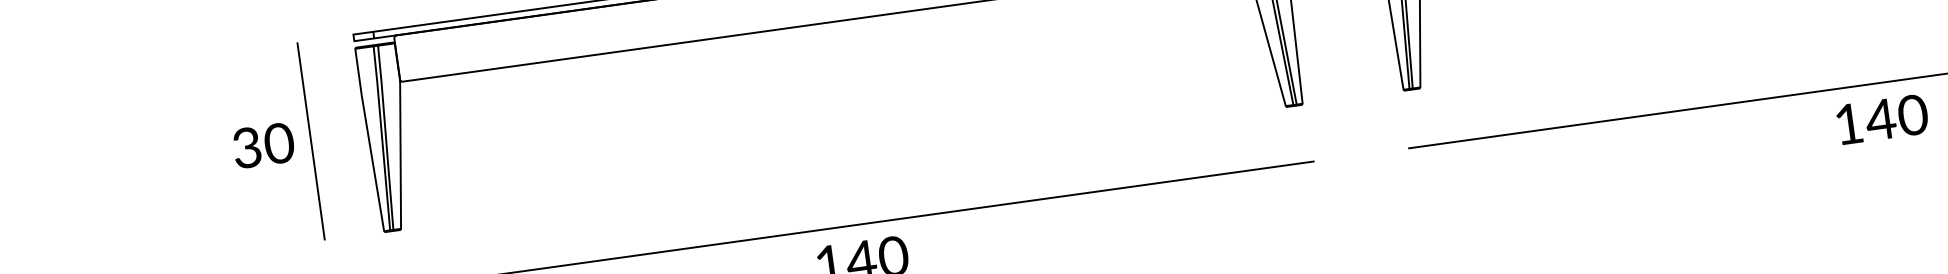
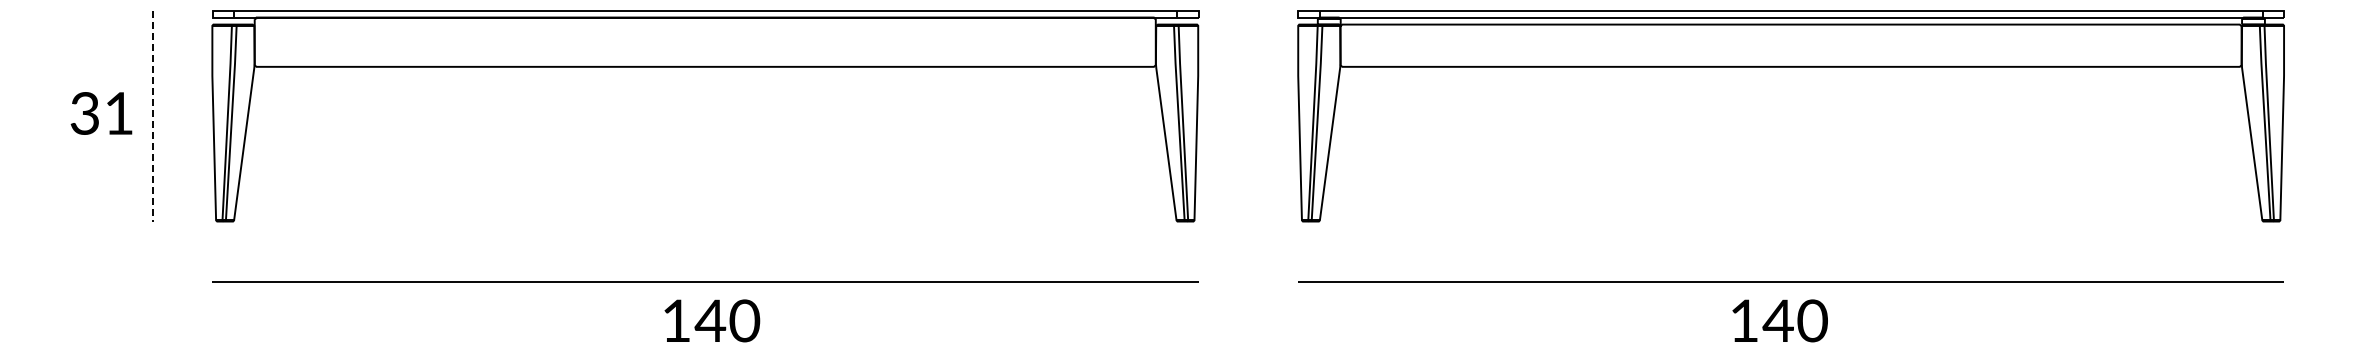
text: (1881, 119) -> (1779, 320), moved
line: (310, 141) -> (152, 116), solid -> dashed
text: (279, 143) -> (119, 113), 30 -> 31

